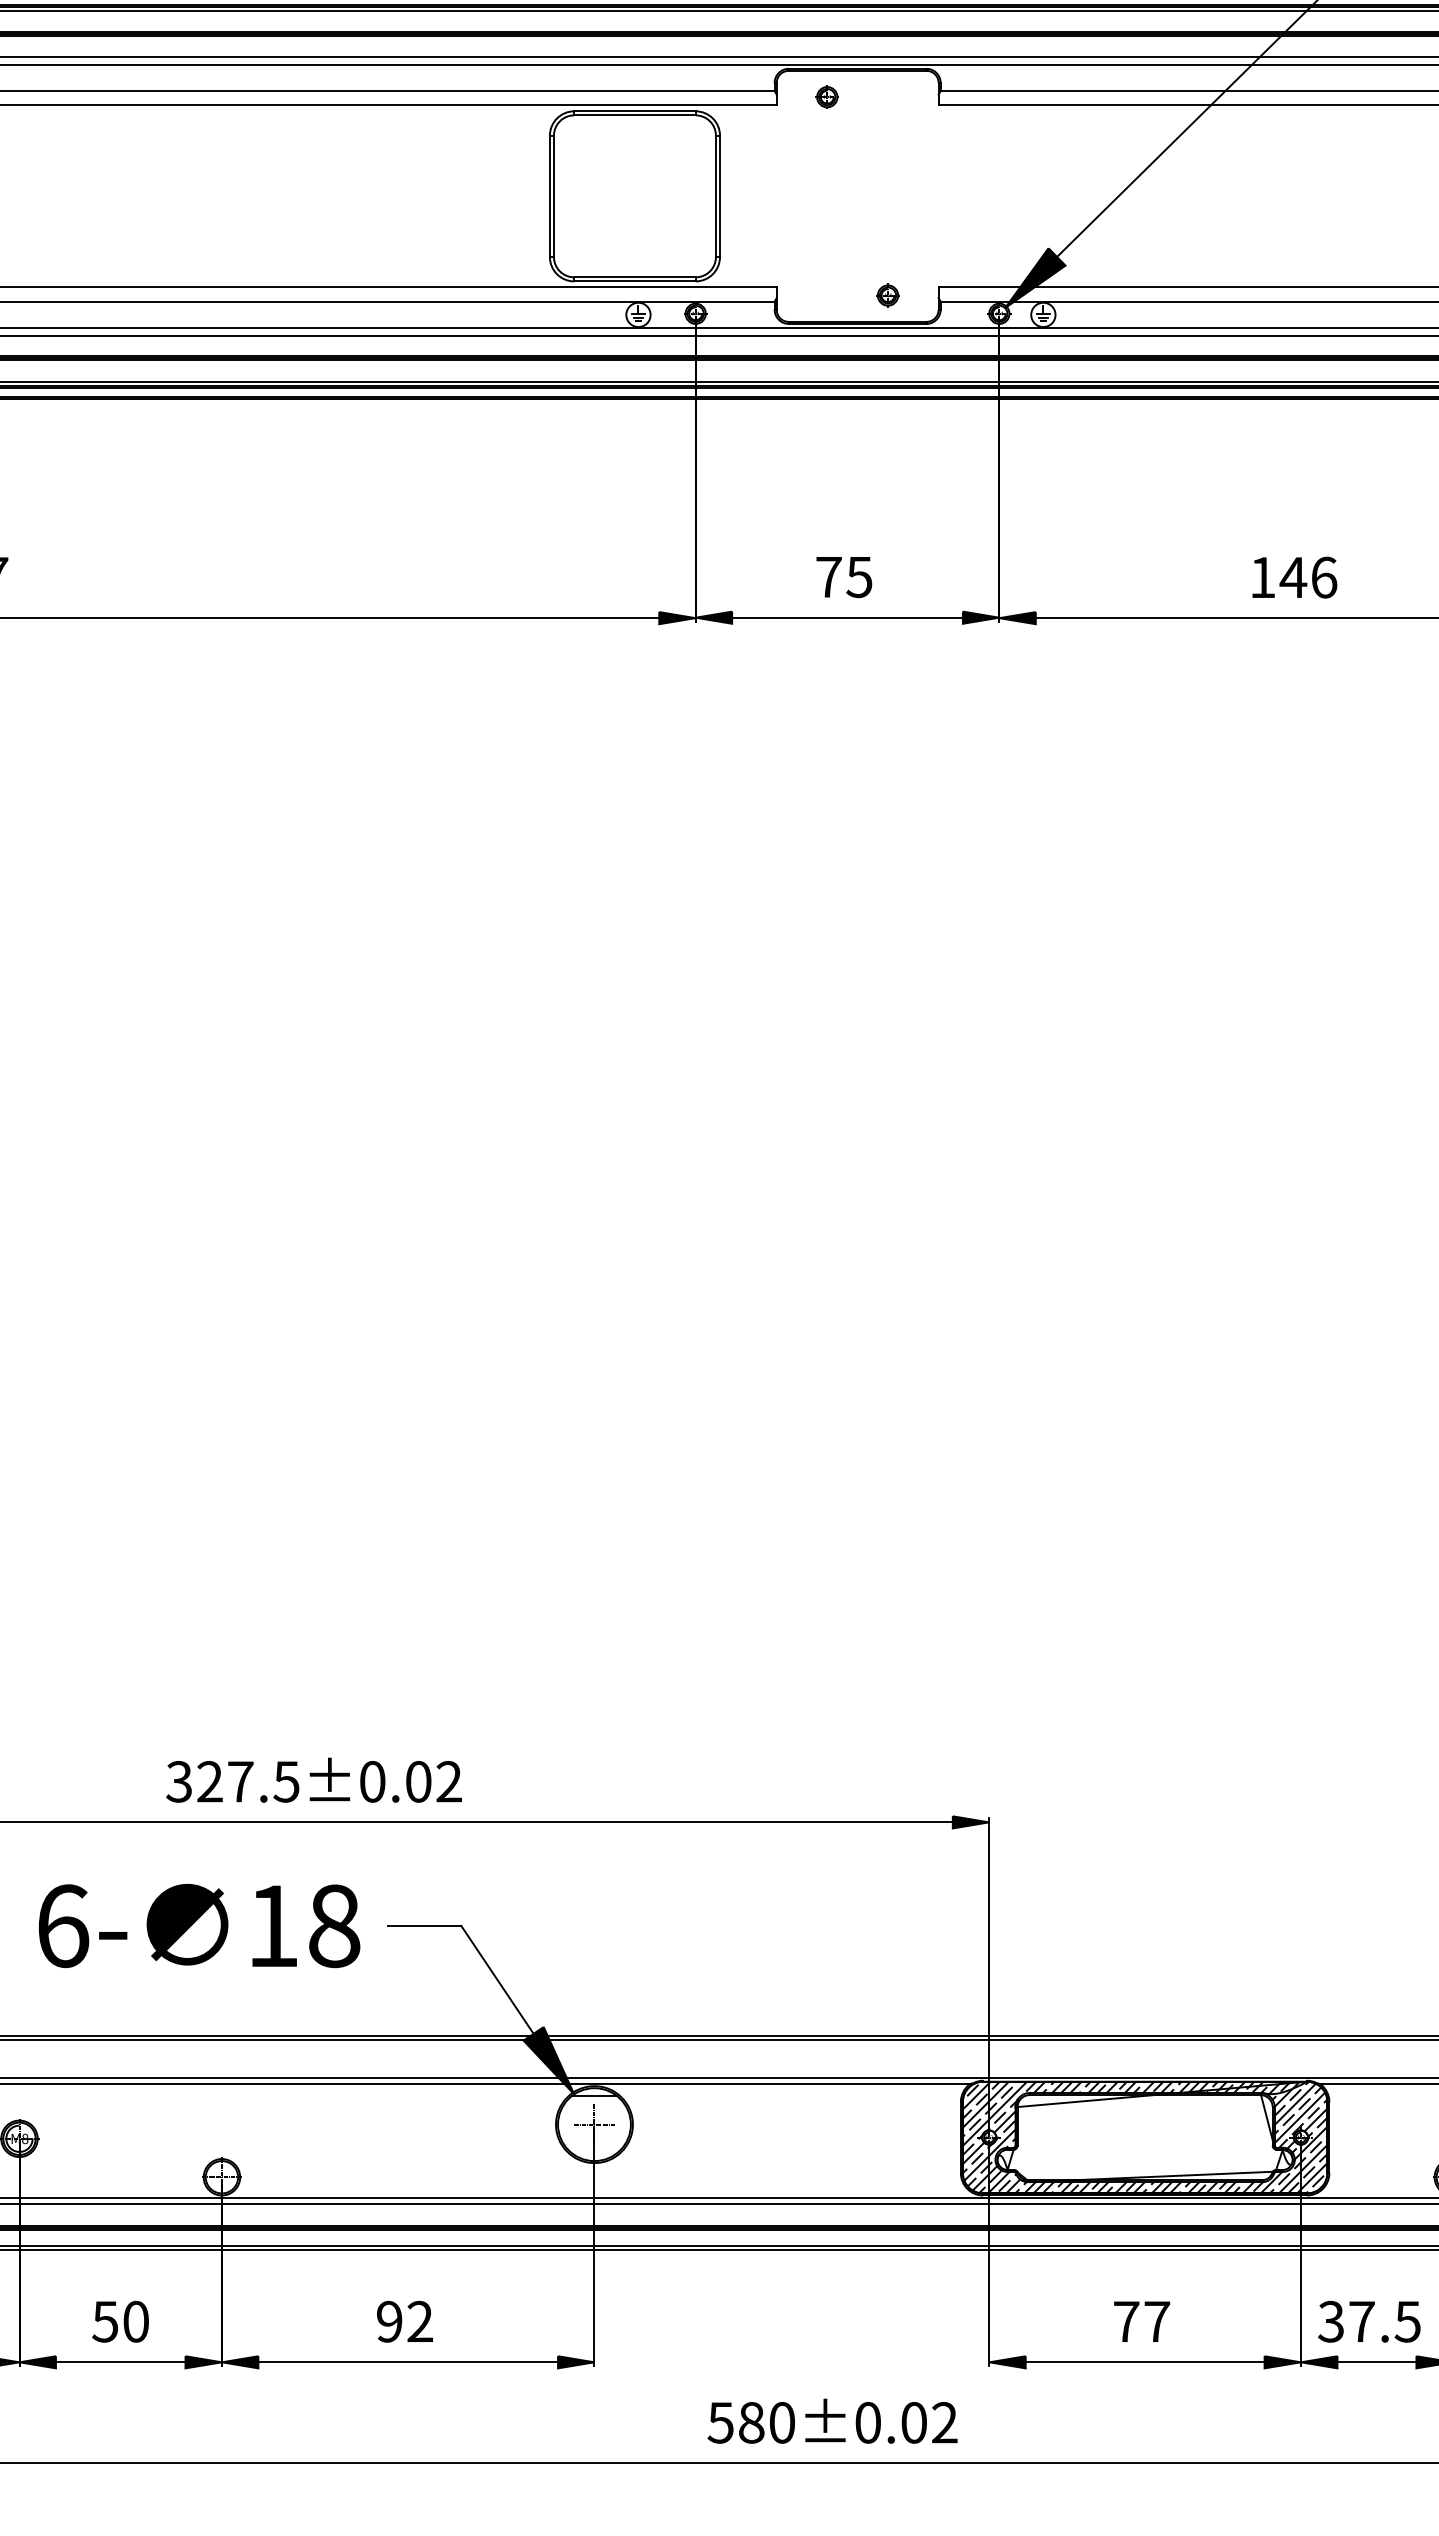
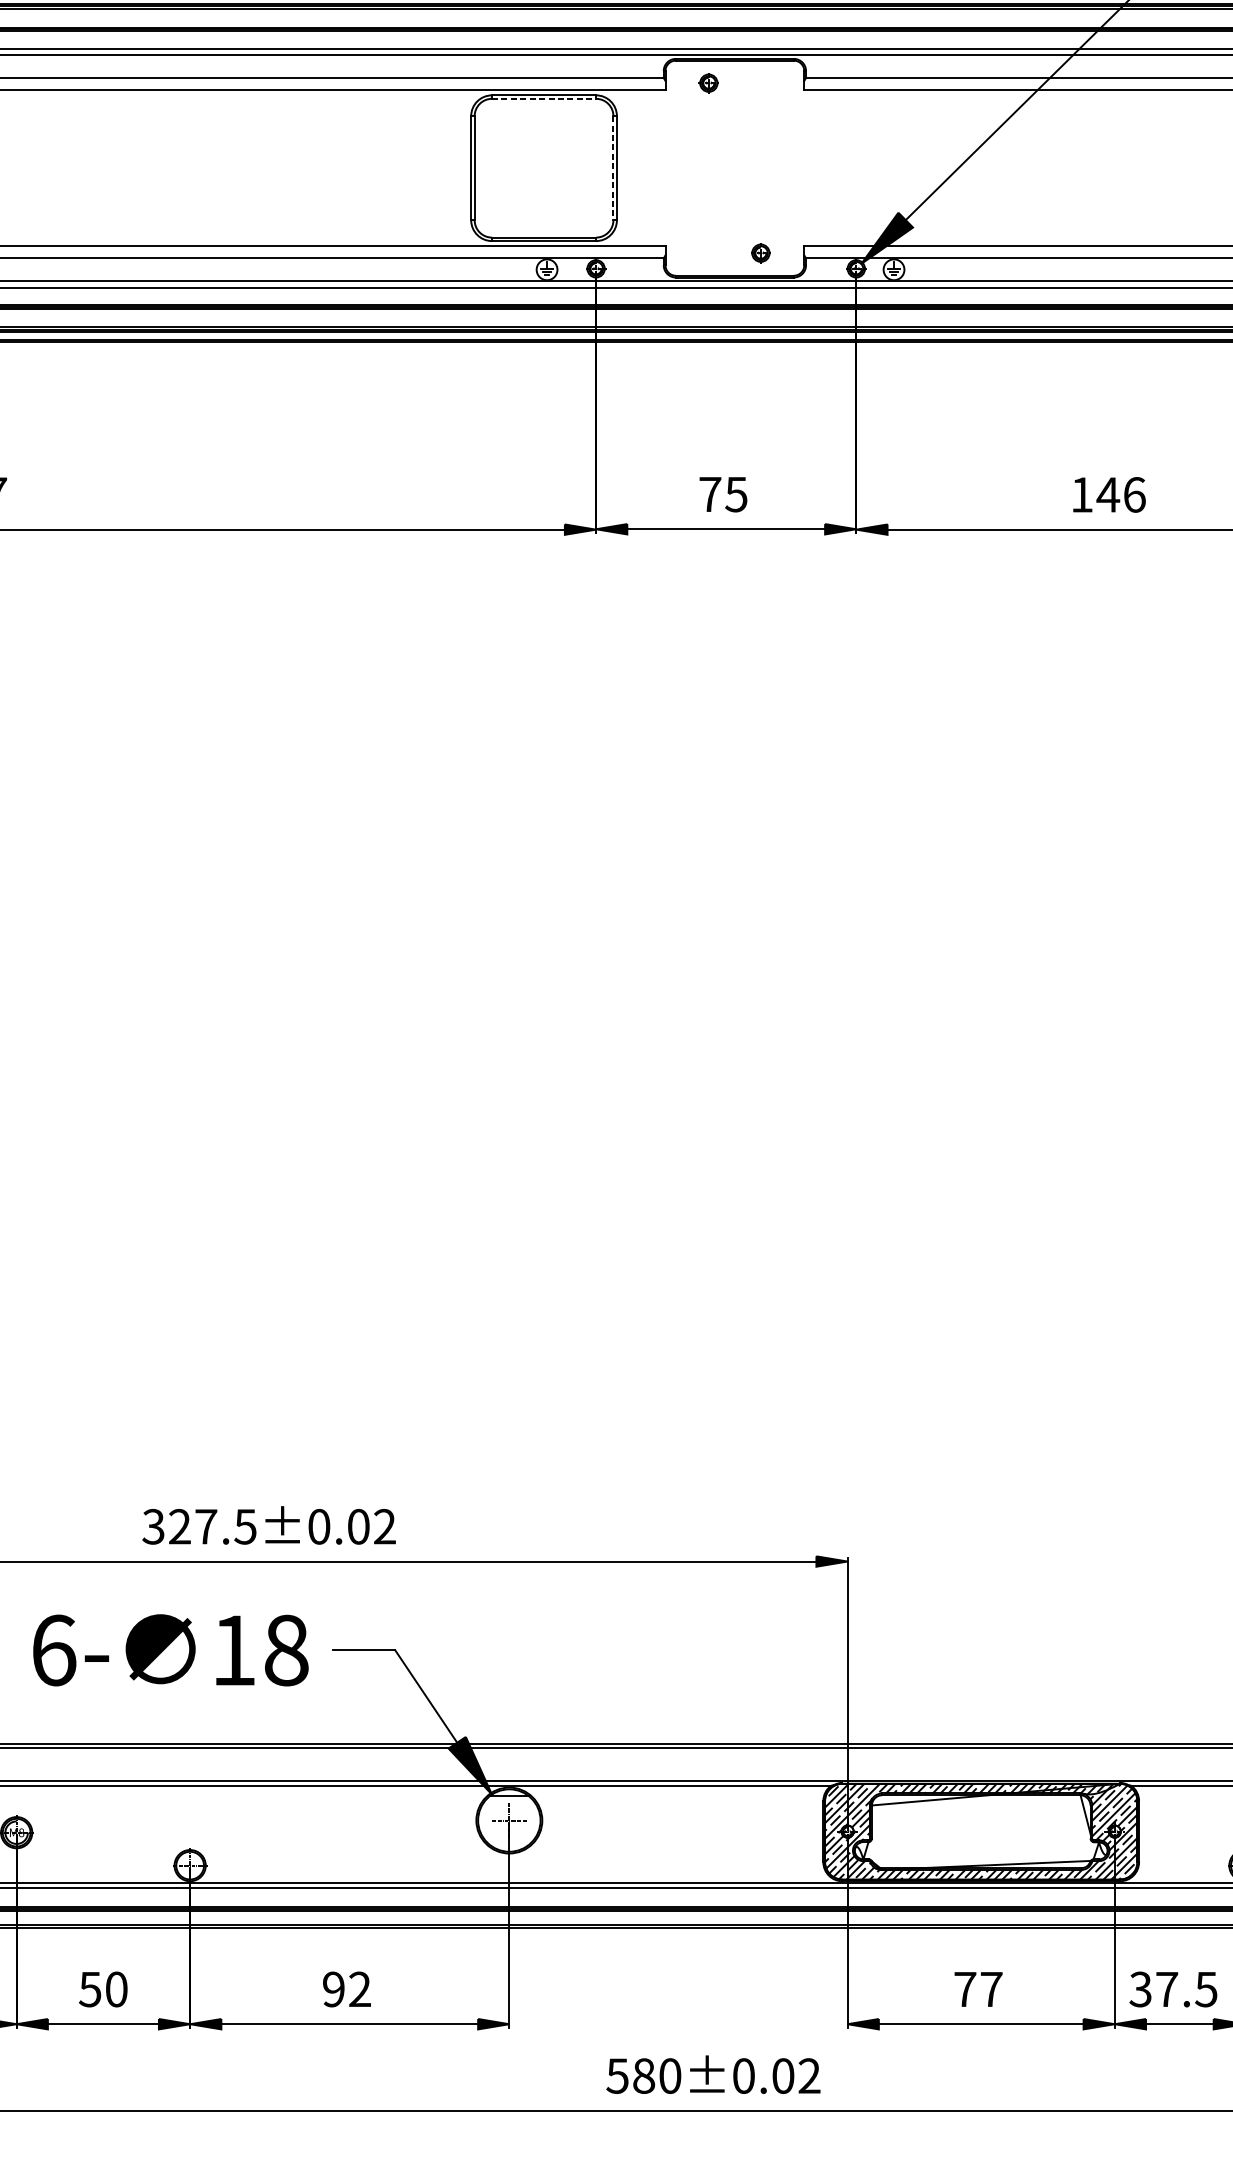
line: (634, 115) -> (543, 98), solid -> dashed
line: (715, 196) -> (613, 168), solid -> dashed

